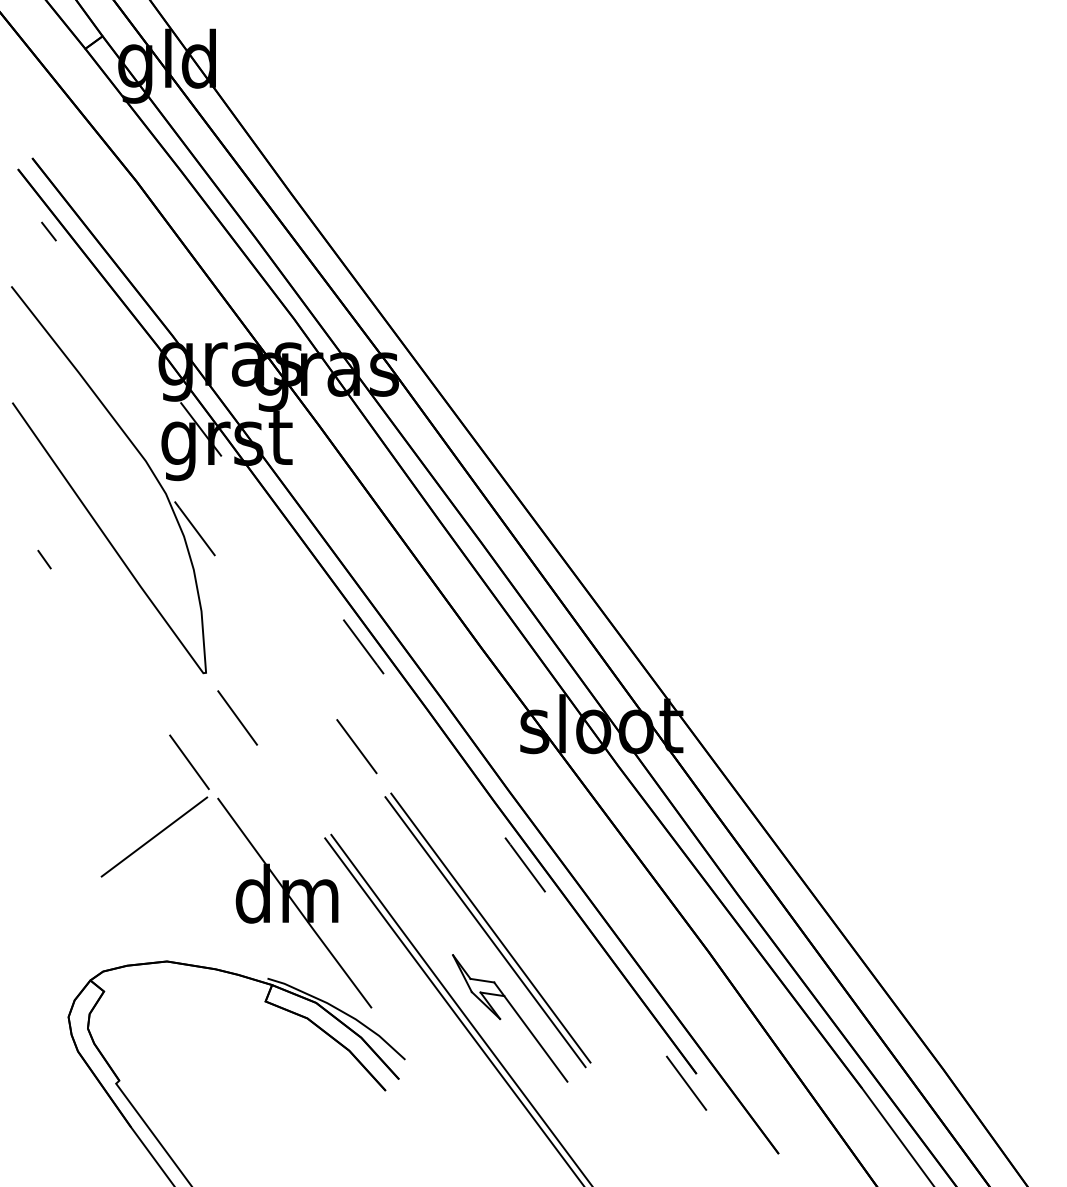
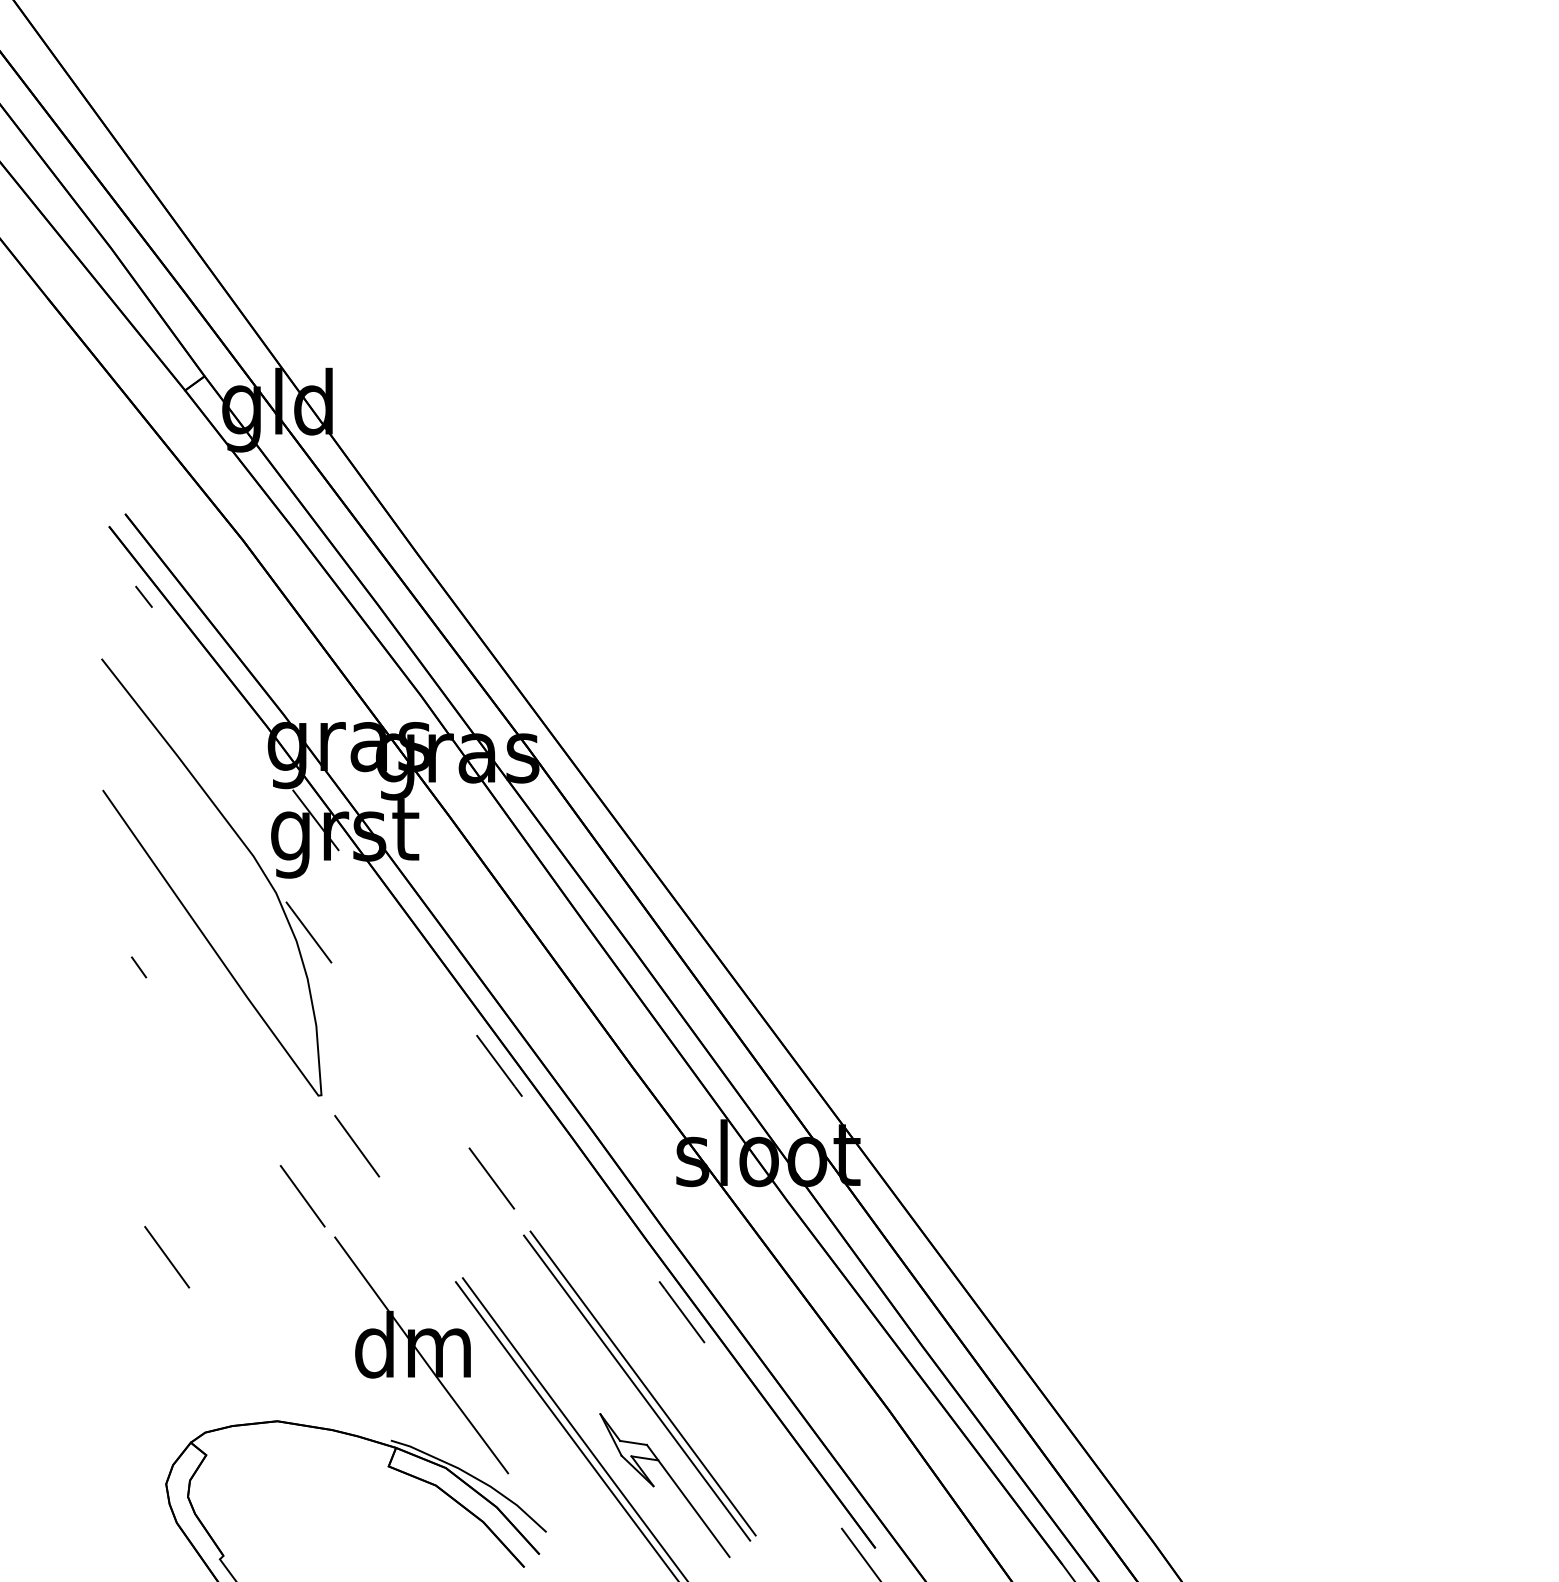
line: (69, 816) -> (167, 1257), added
line: (153, 836) -> (262, 1280), removed

